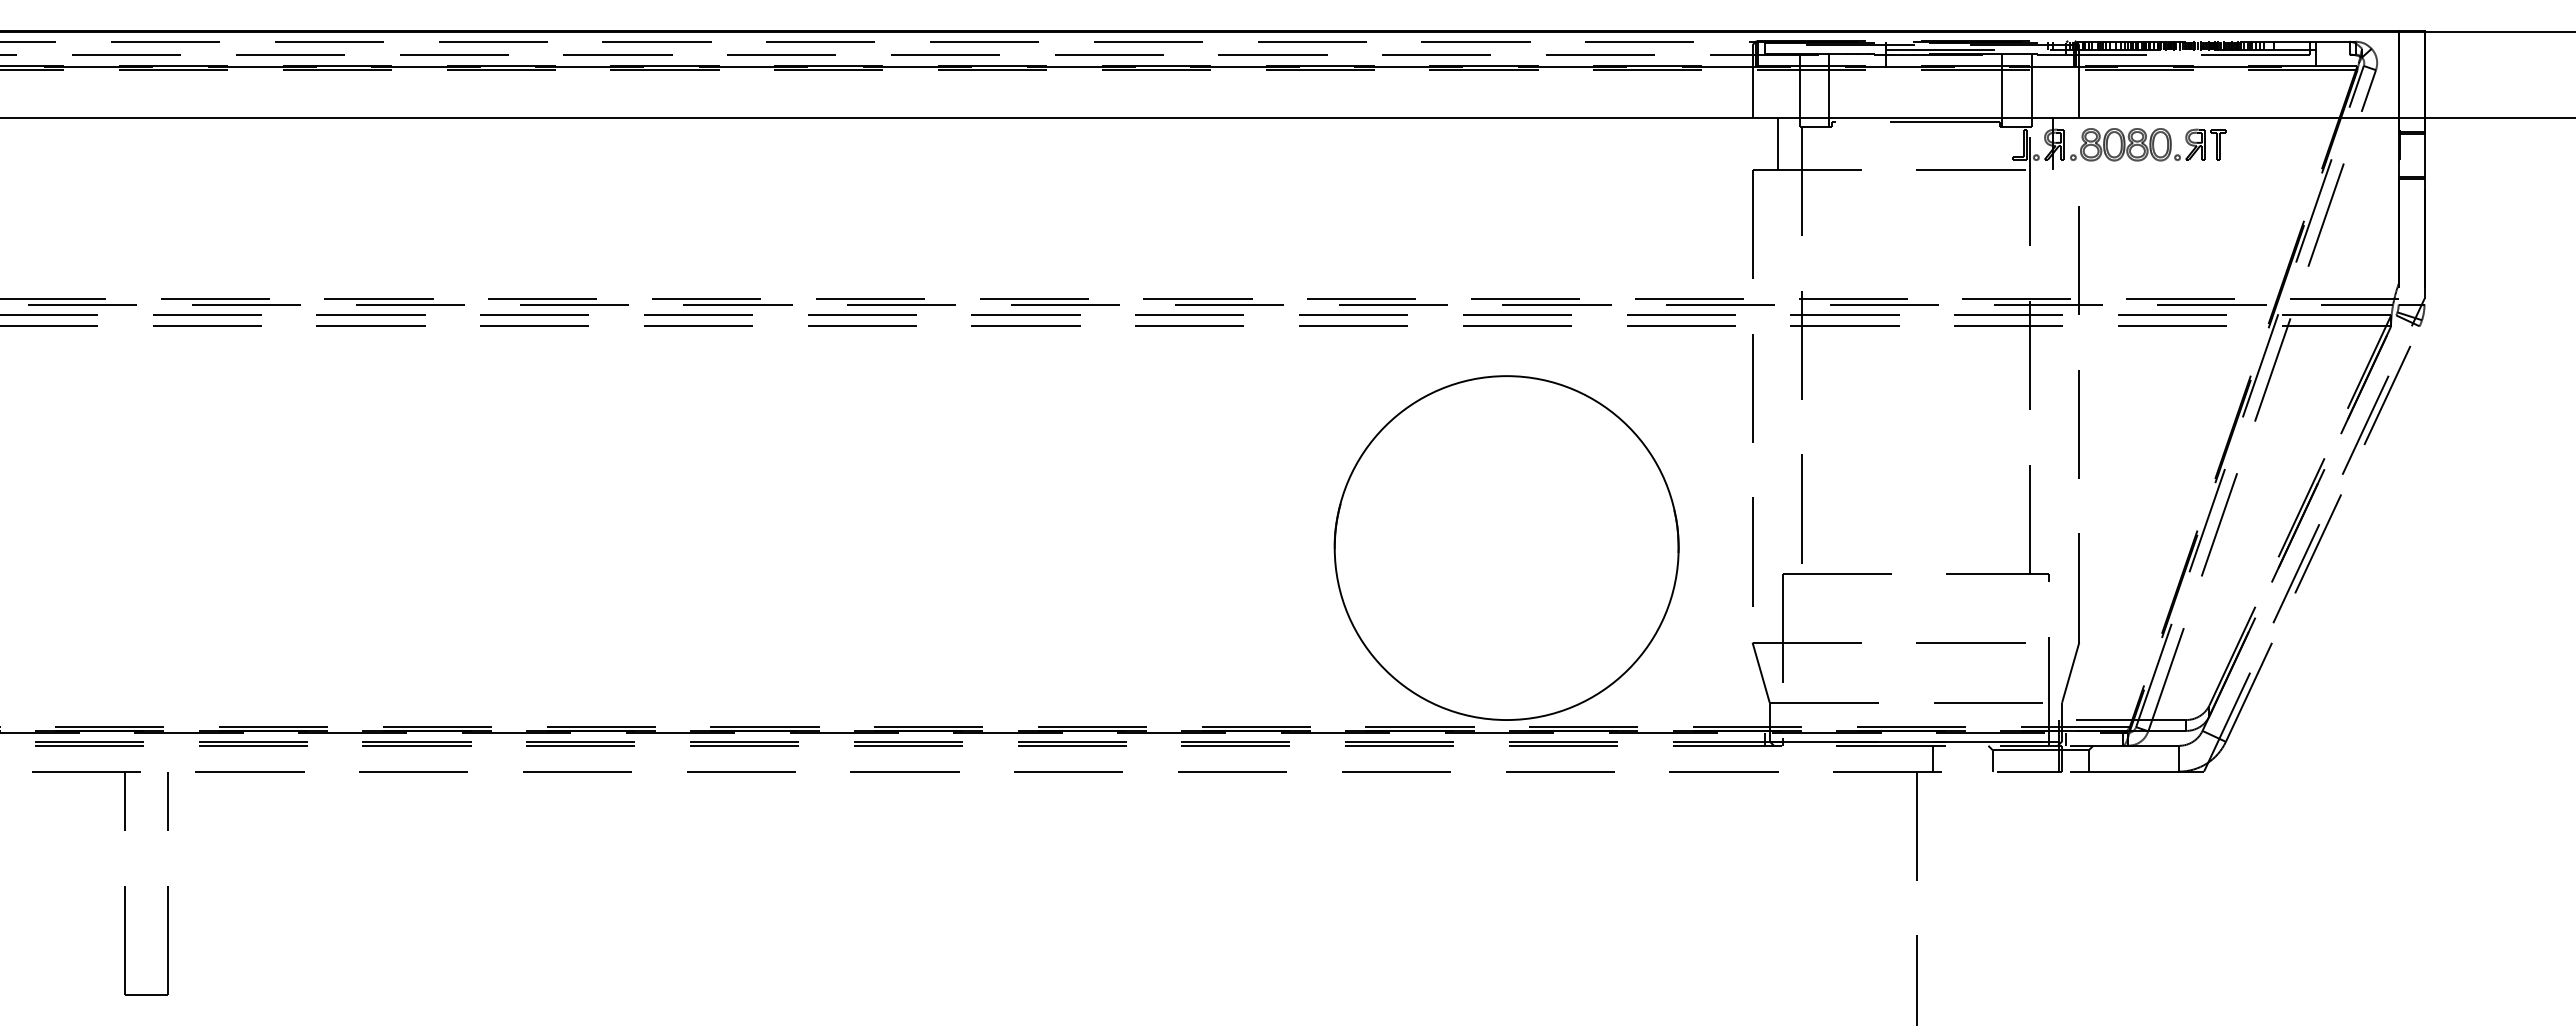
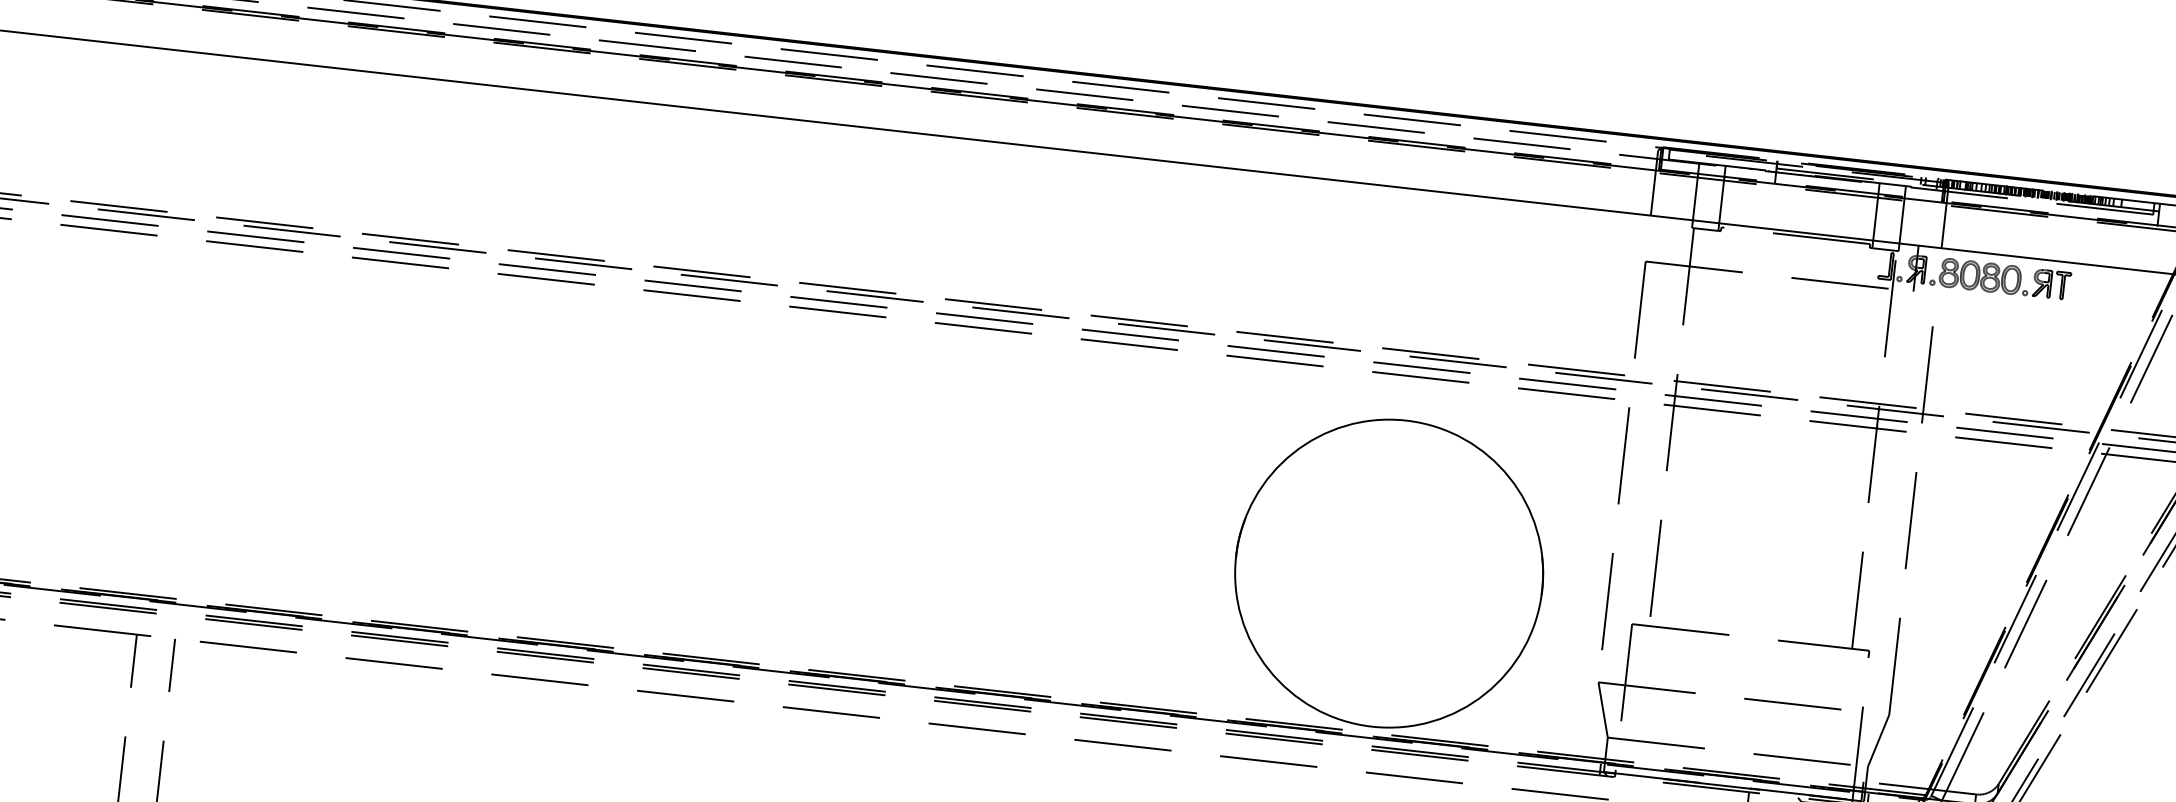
line: (1778, 143) -> (1671, 240), removed

